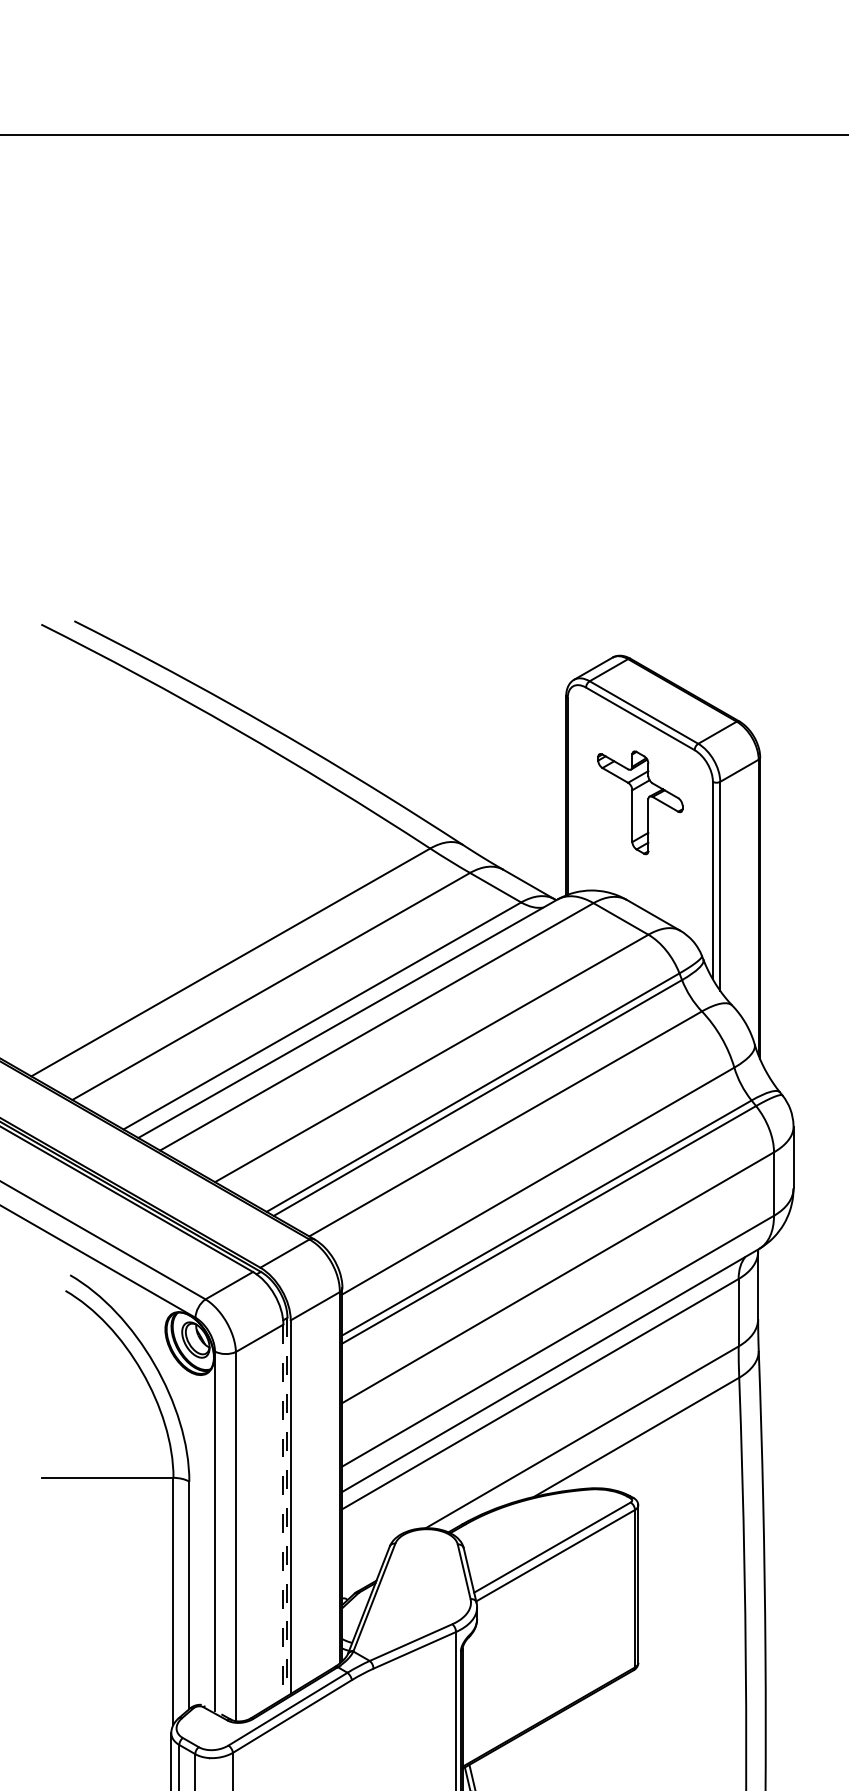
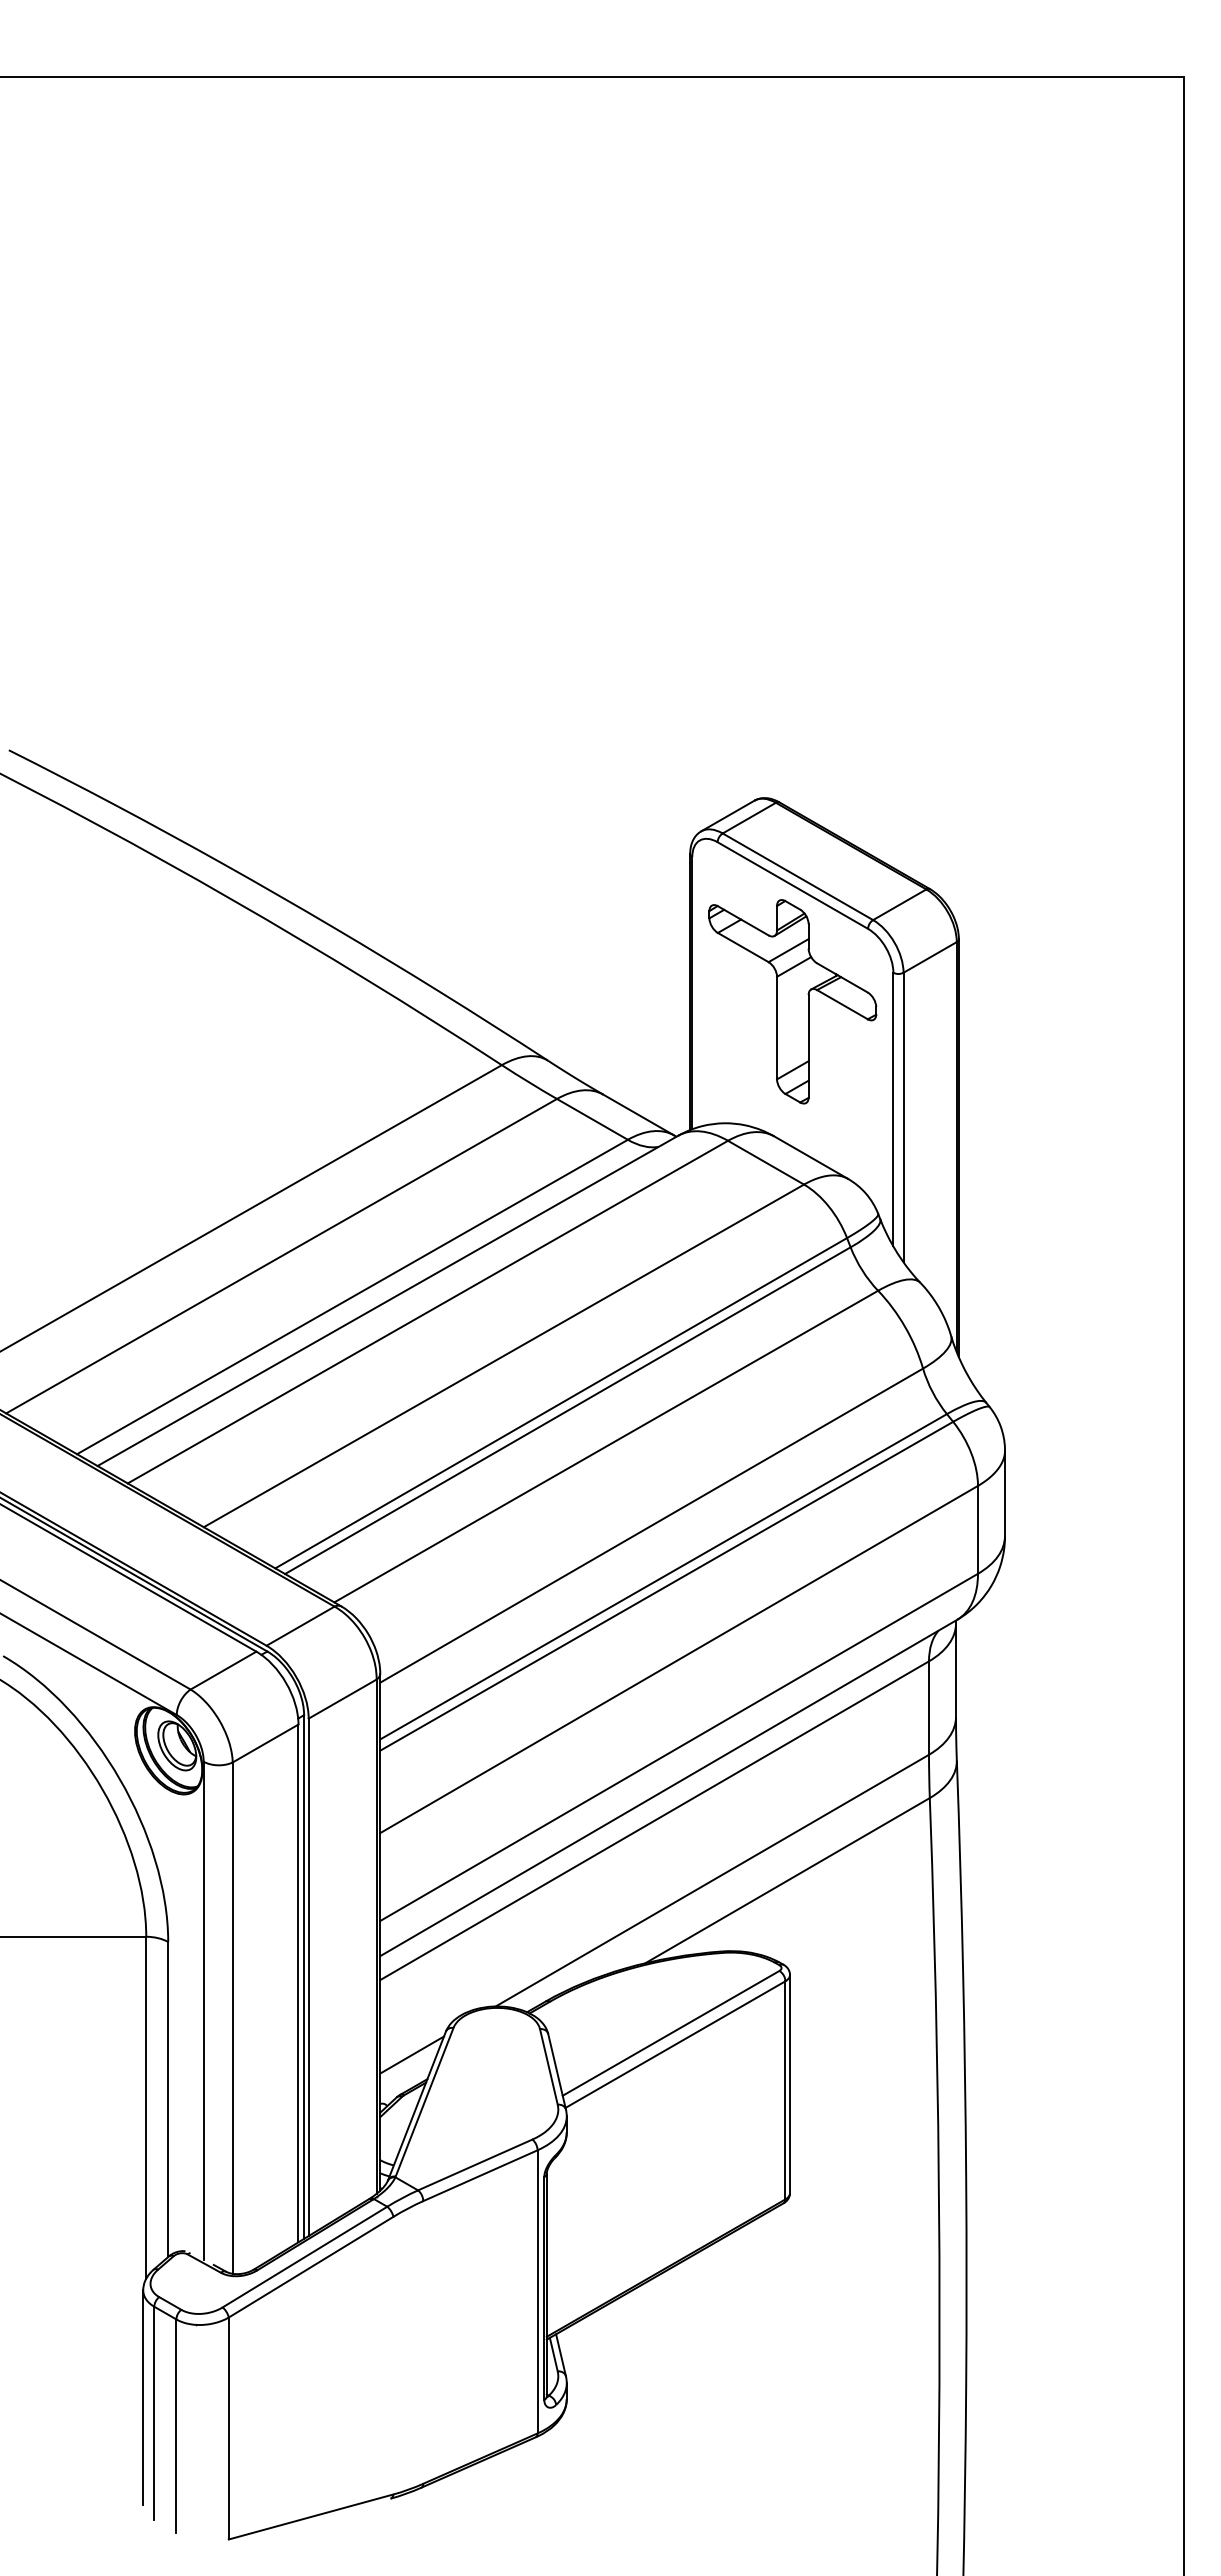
part: (640, 802) -> (792, 1001), size x1.43
line: (287, 1506) -> (304, 1976), dashed -> solid
line: (283, 1511) -> (298, 1983), dashed -> solid
line: (365, 1562) -> (412, 2054), added

